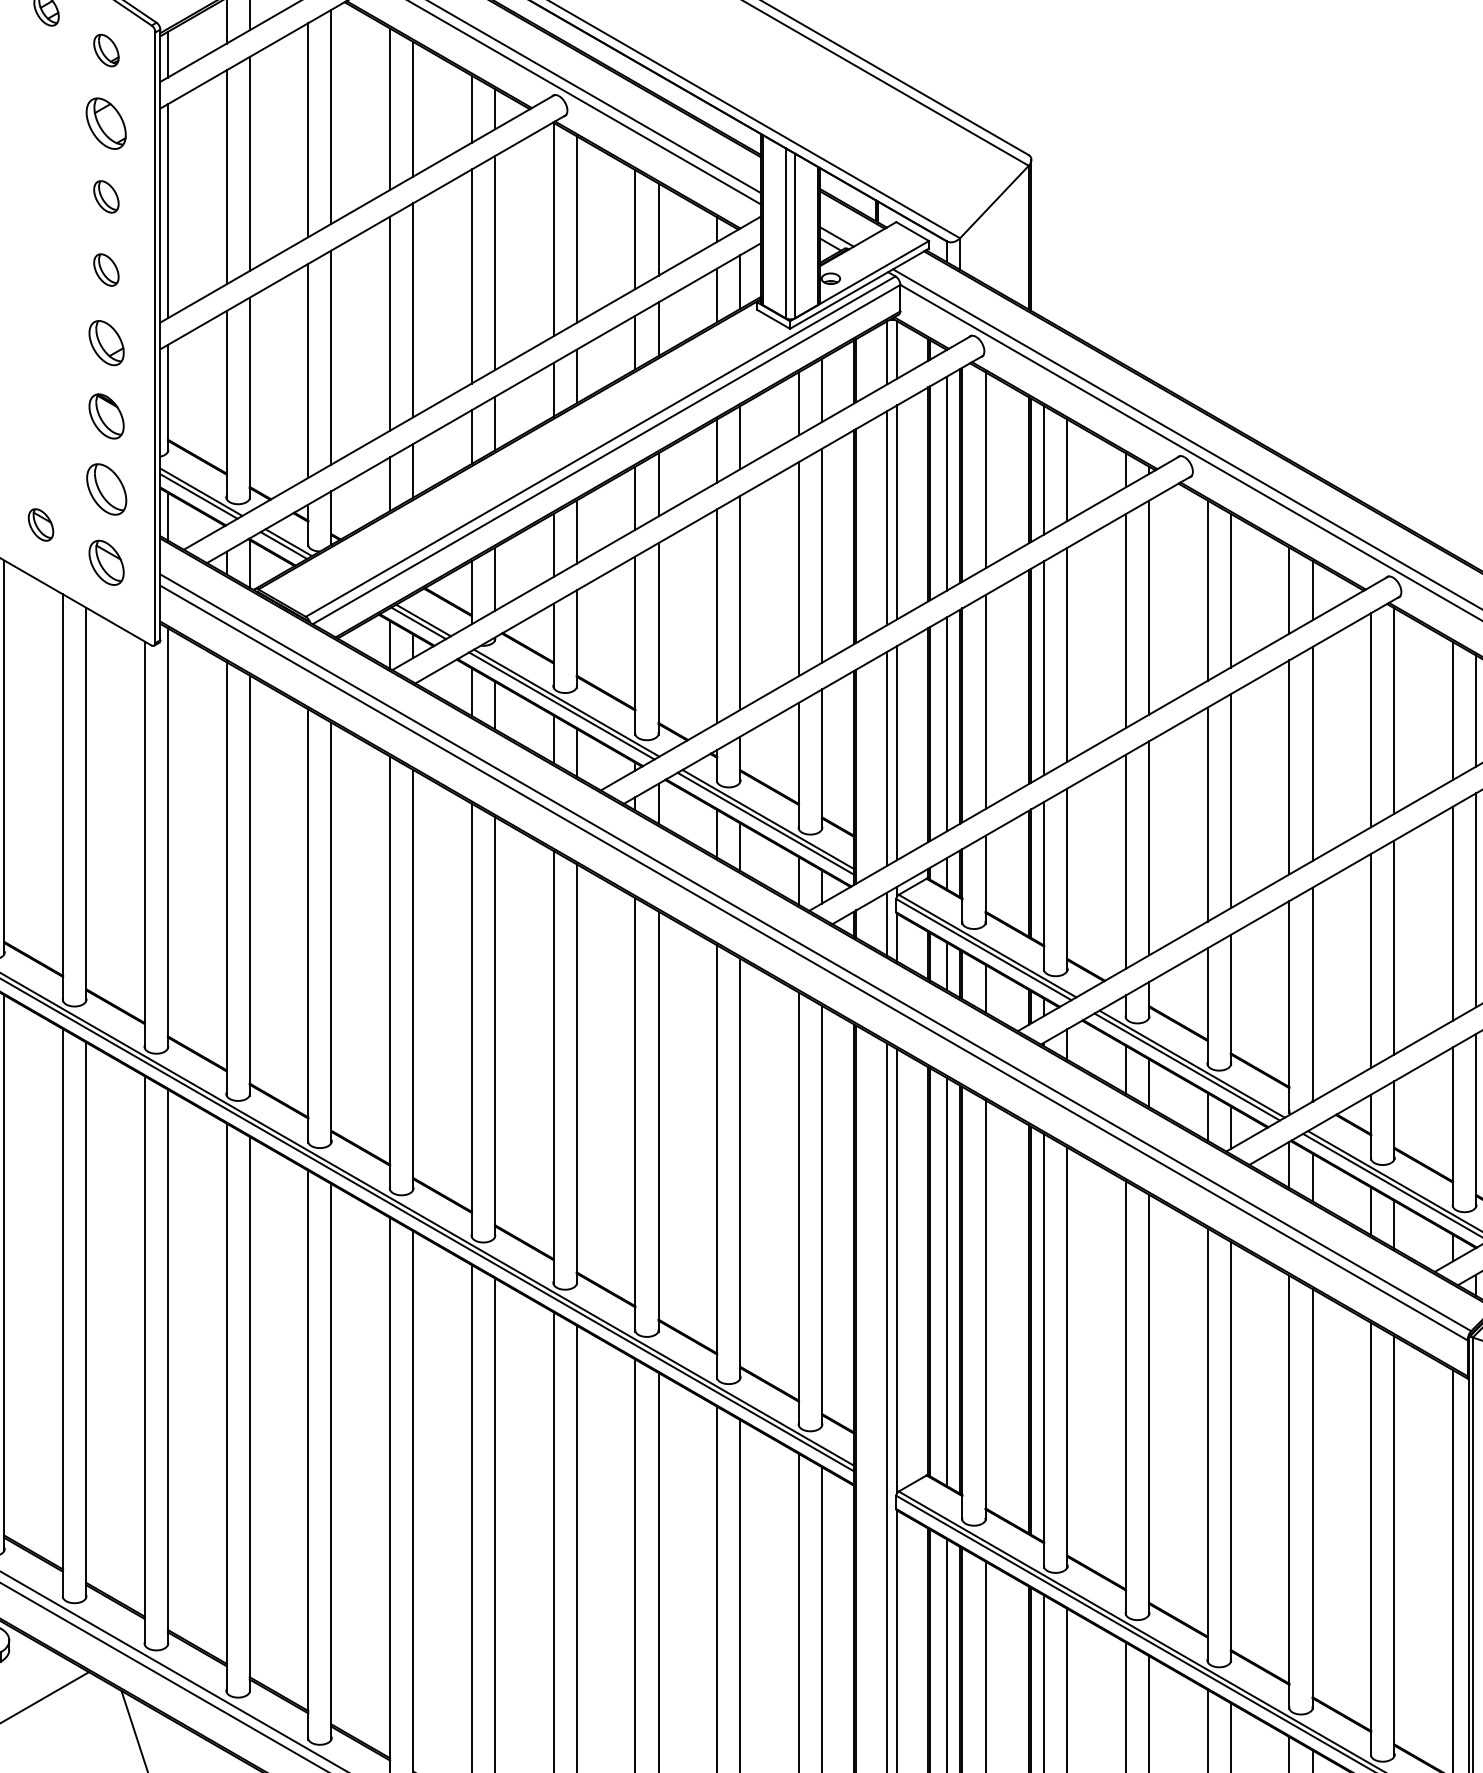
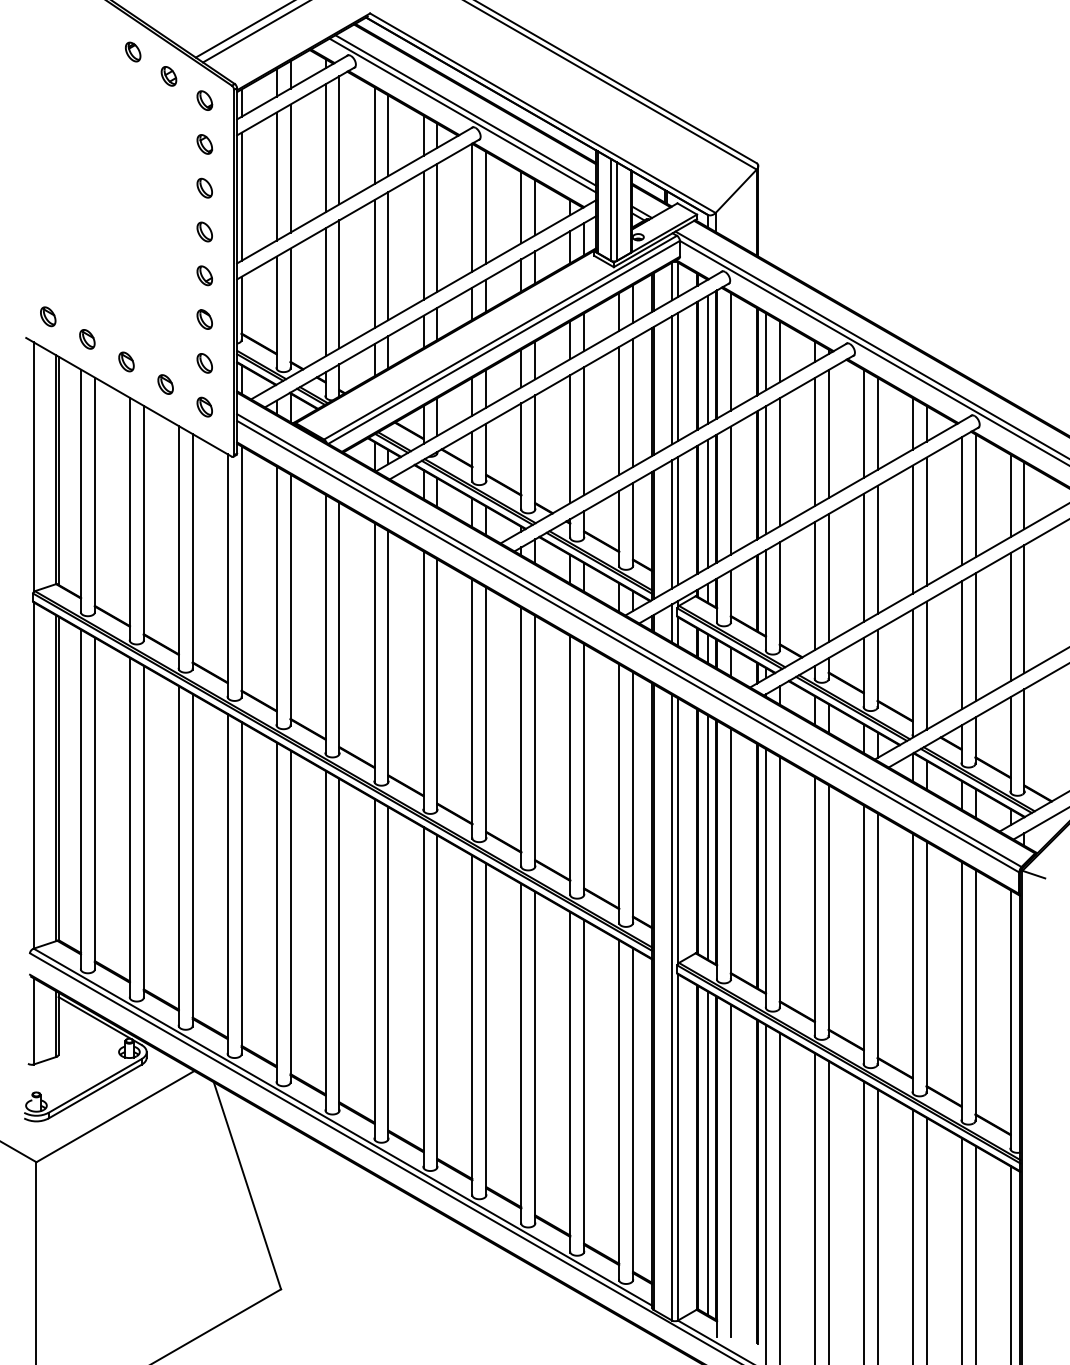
part: (105, 123) -> (204, 144), size x0.62
part: (105, 342) -> (204, 275), size x0.71
part: (105, 416) -> (204, 319), size x0.71
part: (105, 489) -> (204, 363), size x0.62
part: (105, 561) -> (204, 406), size x0.71

